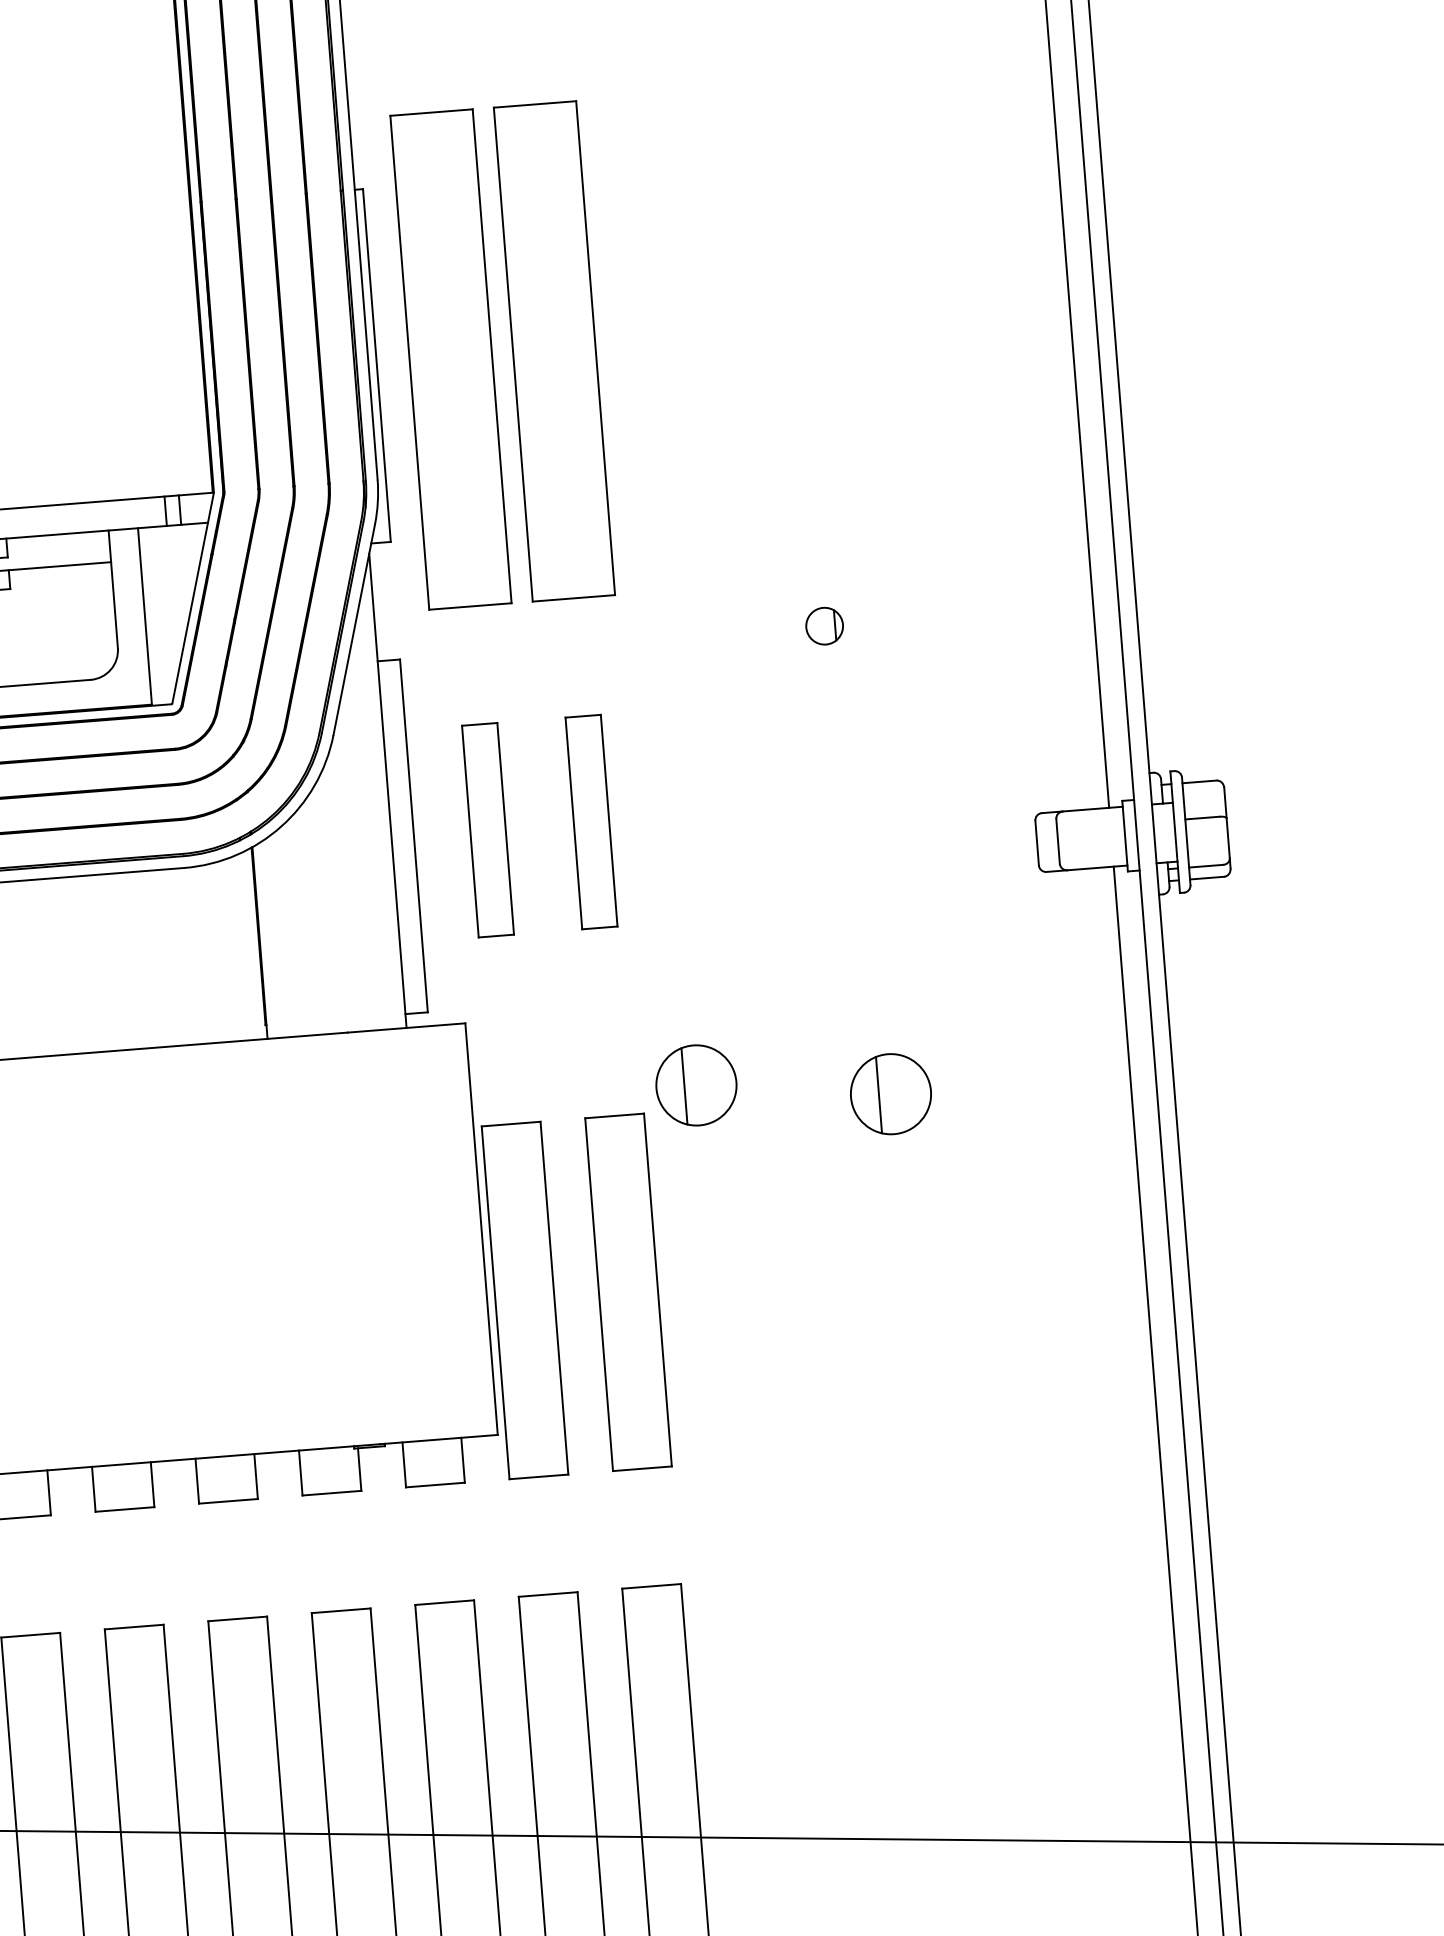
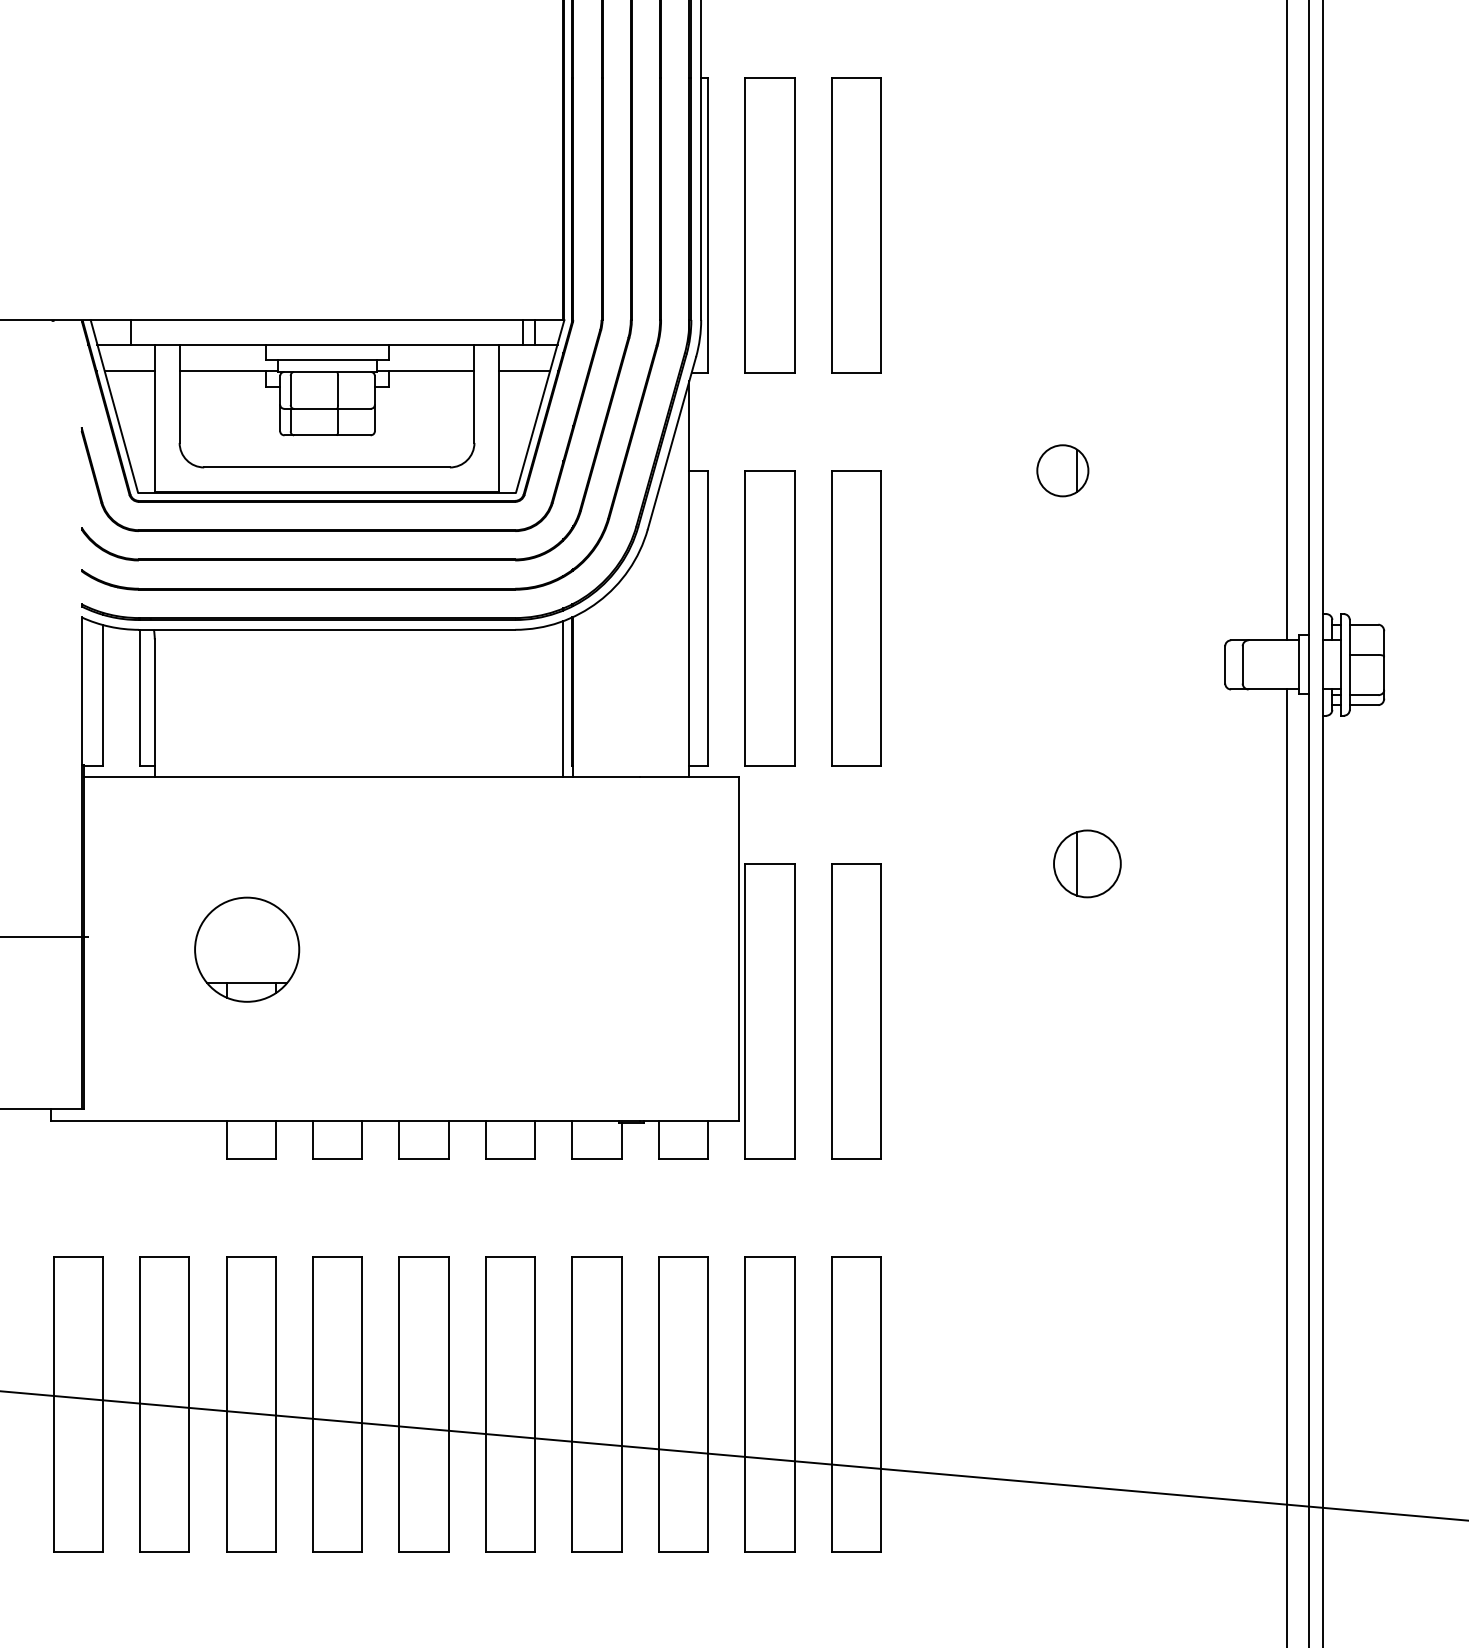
part: (554, 352) -> (856, 225), size x0.71
part: (450, 360) -> (769, 225), size x0.71
line: (171, 557) -> (524, 371), added
part: (824, 625) -> (1062, 470), size x1.67
part: (591, 822) -> (856, 618), size x1.67
part: (487, 830) -> (769, 618), size x1.67
line: (248, 946) -> (563, 699), added
part: (696, 1084) -> (926, 843), removed

